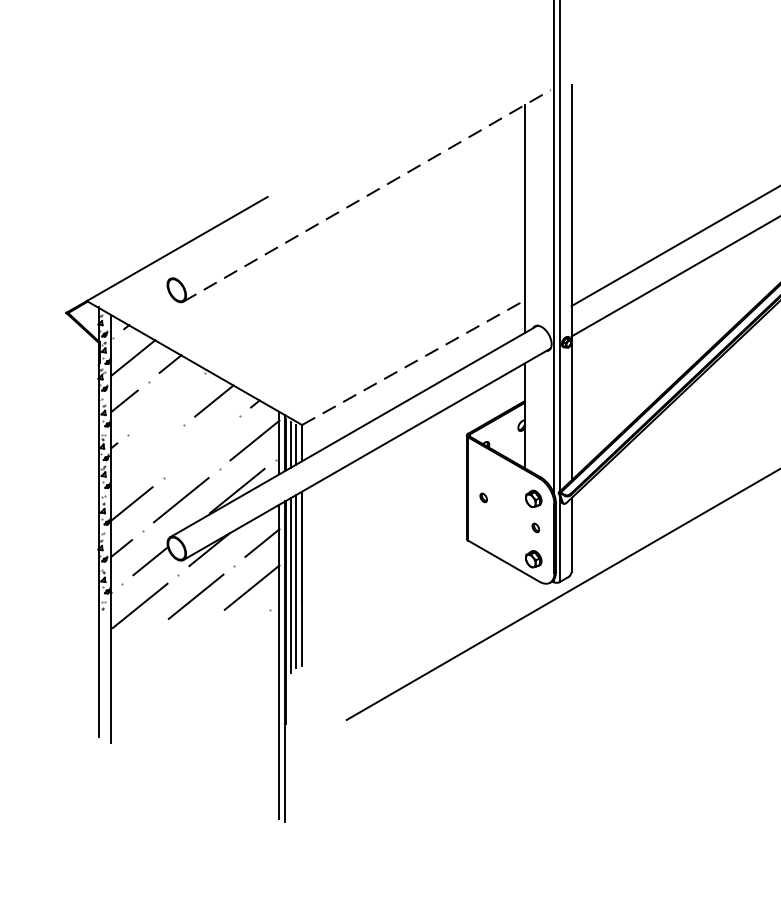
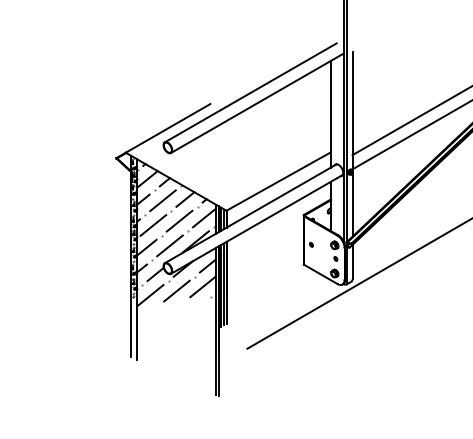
line: (353, 172) -> (250, 92), added
line: (368, 195) -> (257, 103), dashed -> solid
line: (413, 362) -> (278, 181), dashed -> solid
line: (165, 403) -> (162, 200), added
line: (201, 445) -> (179, 220), added
line: (146, 456) -> (153, 225), added

